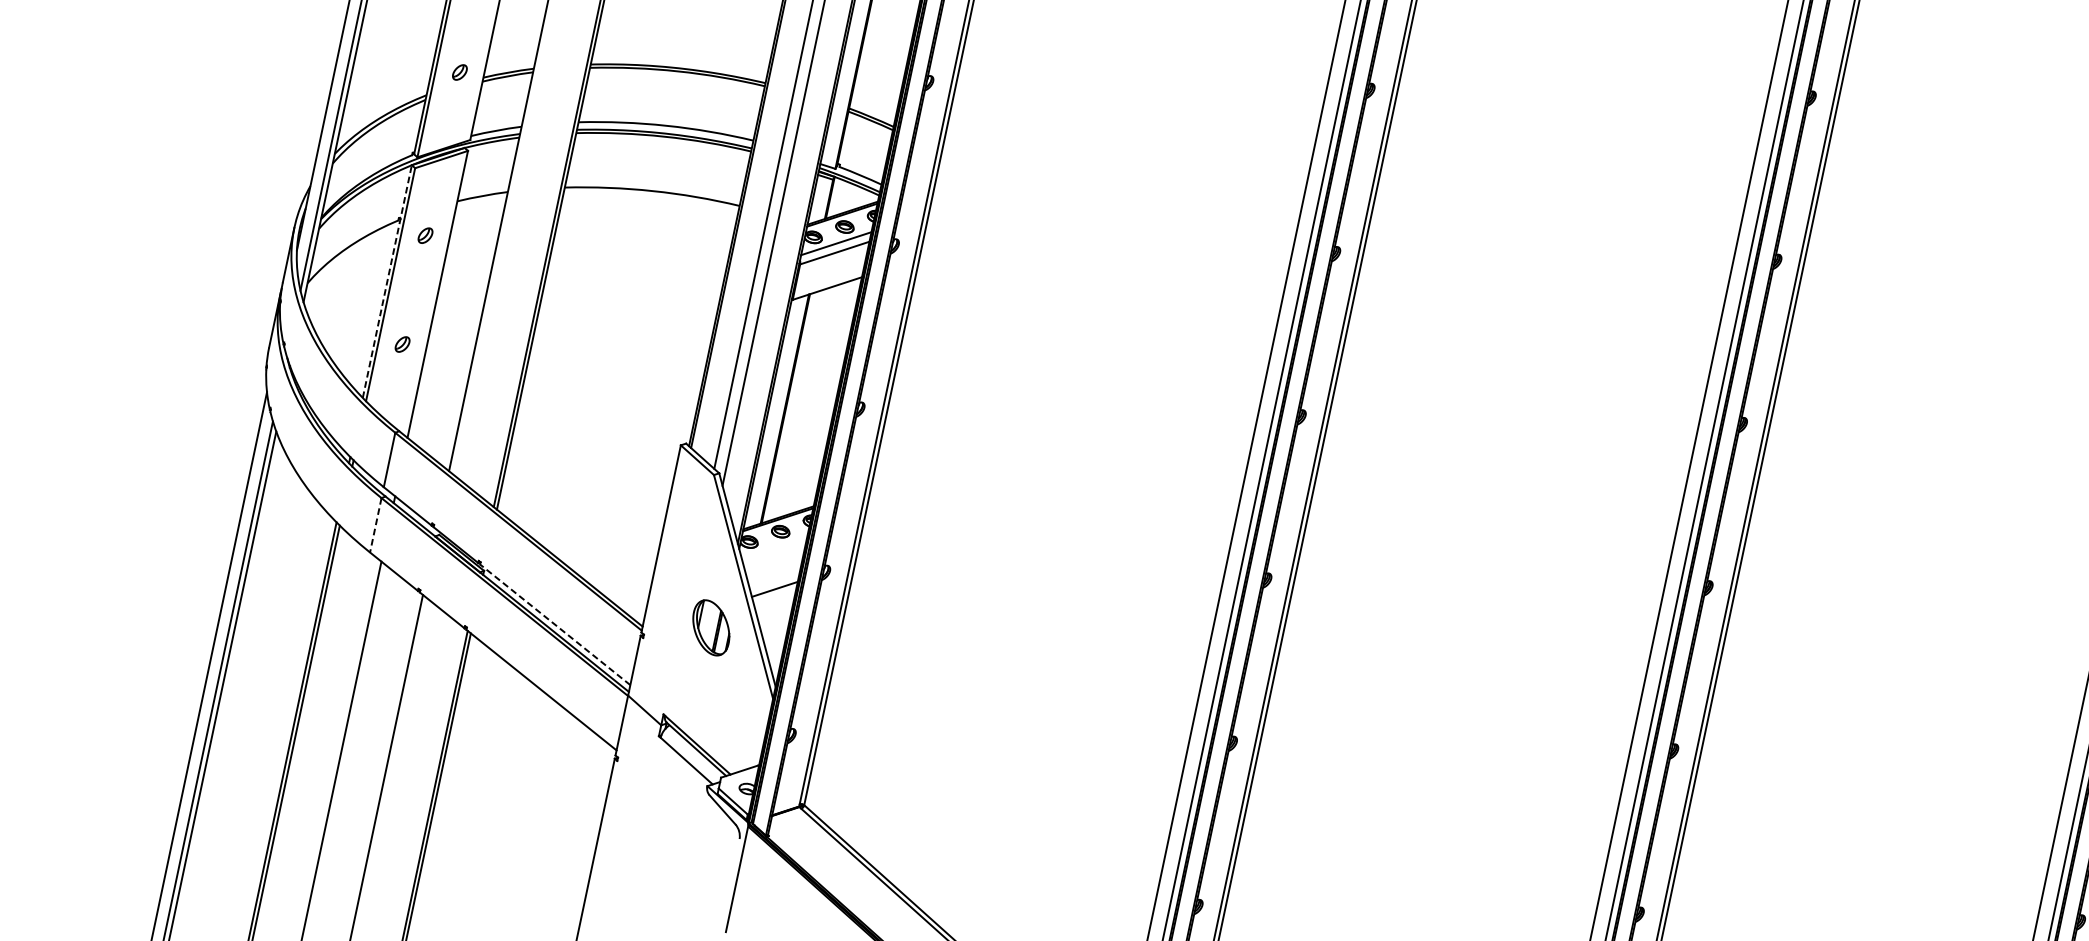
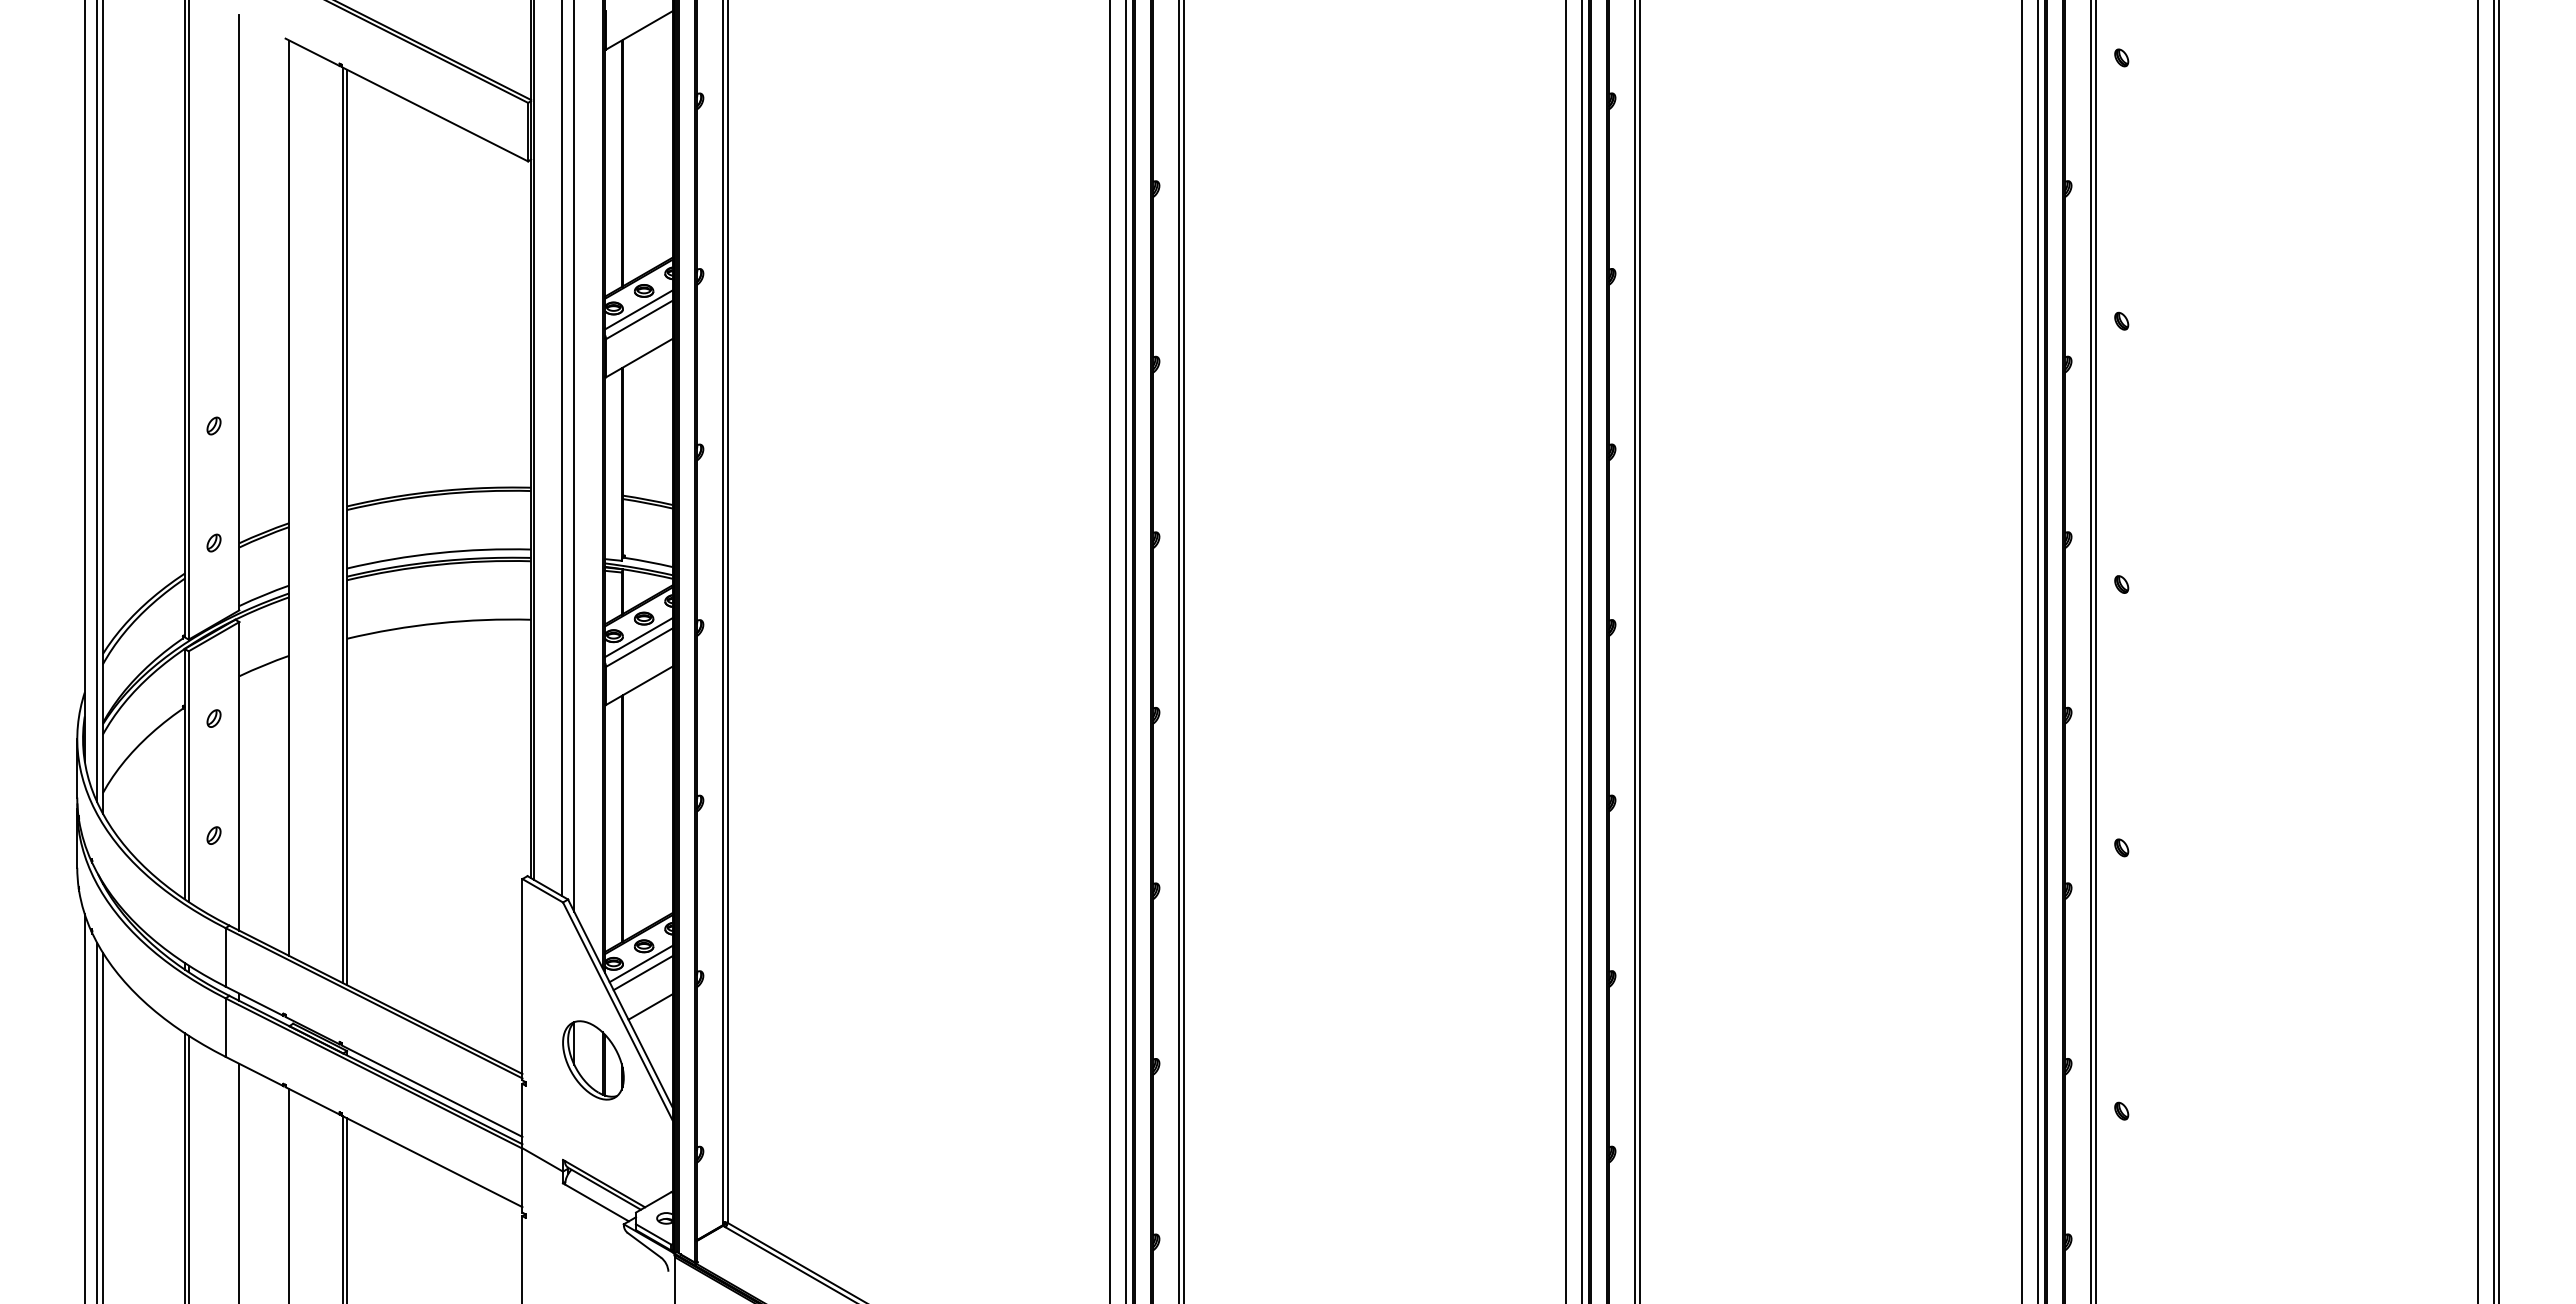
line: (387, 280) -> (184, 773), dashed -> solid
line: (375, 526) -> (225, 1028), dashed -> solid
line: (774, 546) -> (640, 963), added
line: (773, 556) -> (642, 973), added
line: (554, 624) -> (431, 1090), dashed -> solid
part: (711, 627) -> (593, 1060), size x1.43

